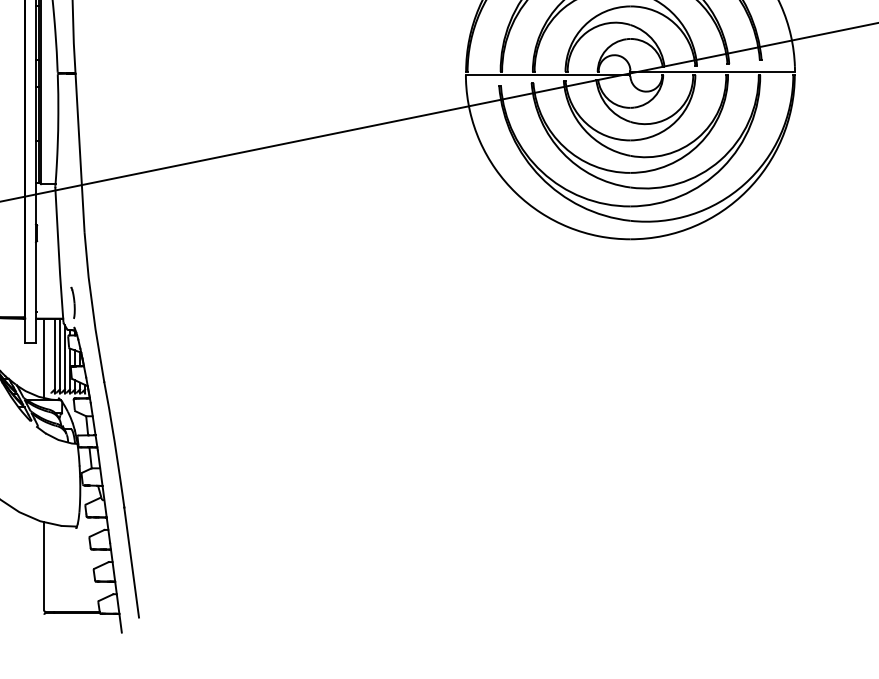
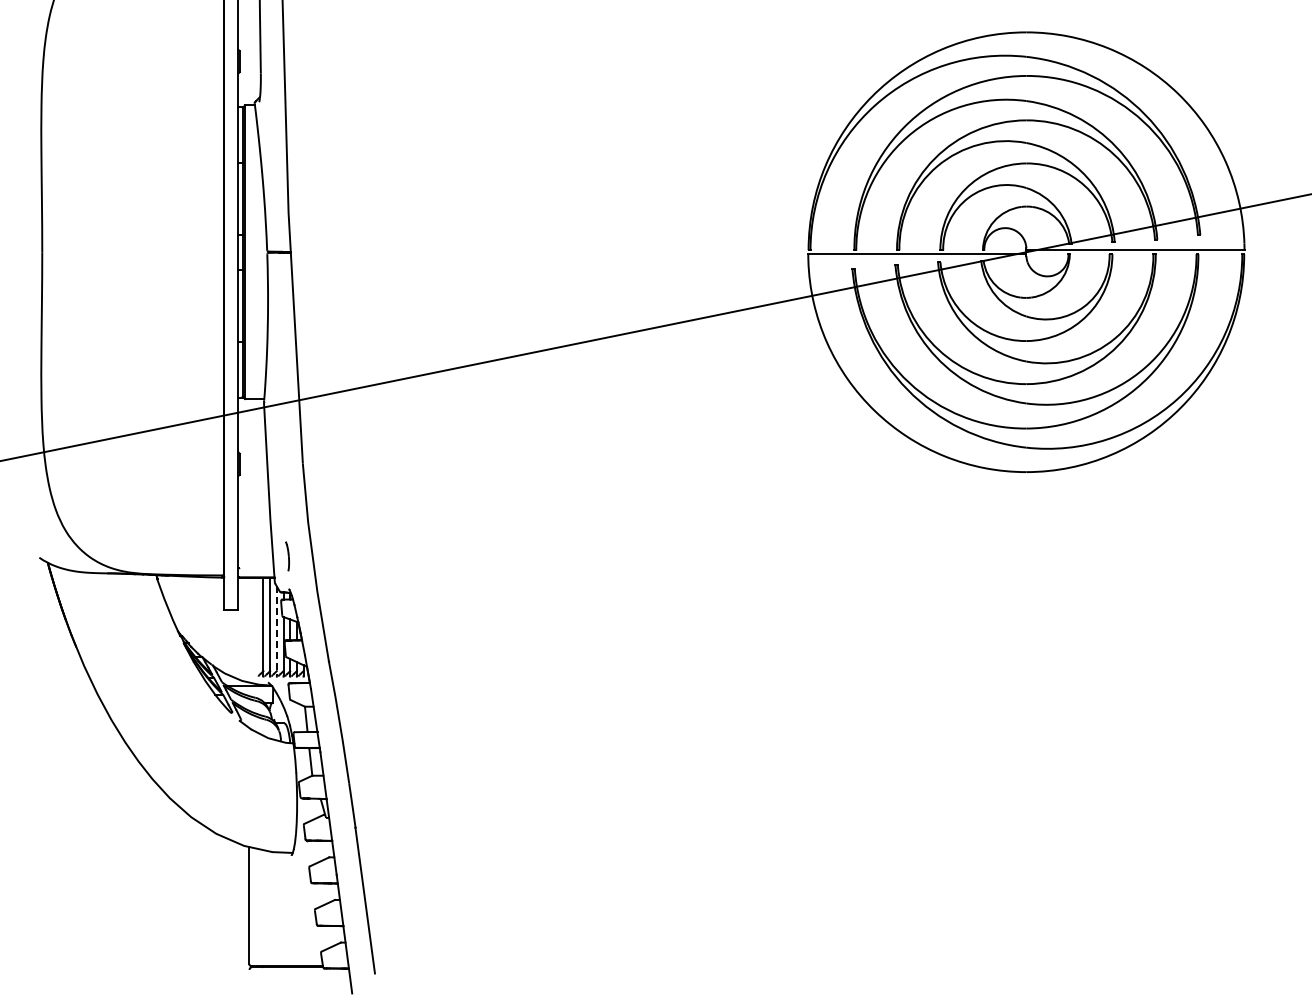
part: (73, 302) -> (287, 556), size x0.7
line: (44, 358) -> (249, 629), removed
line: (64, 359) -> (276, 631), solid -> dashed

